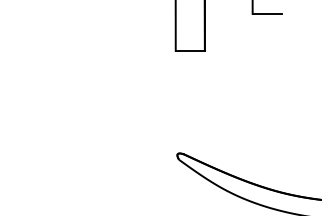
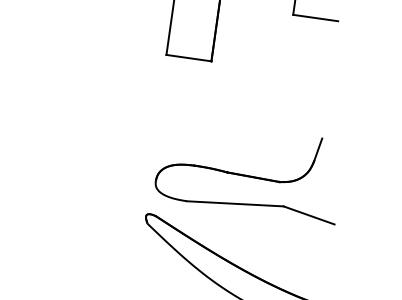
part: (238, 116) -> (248, 170), added

